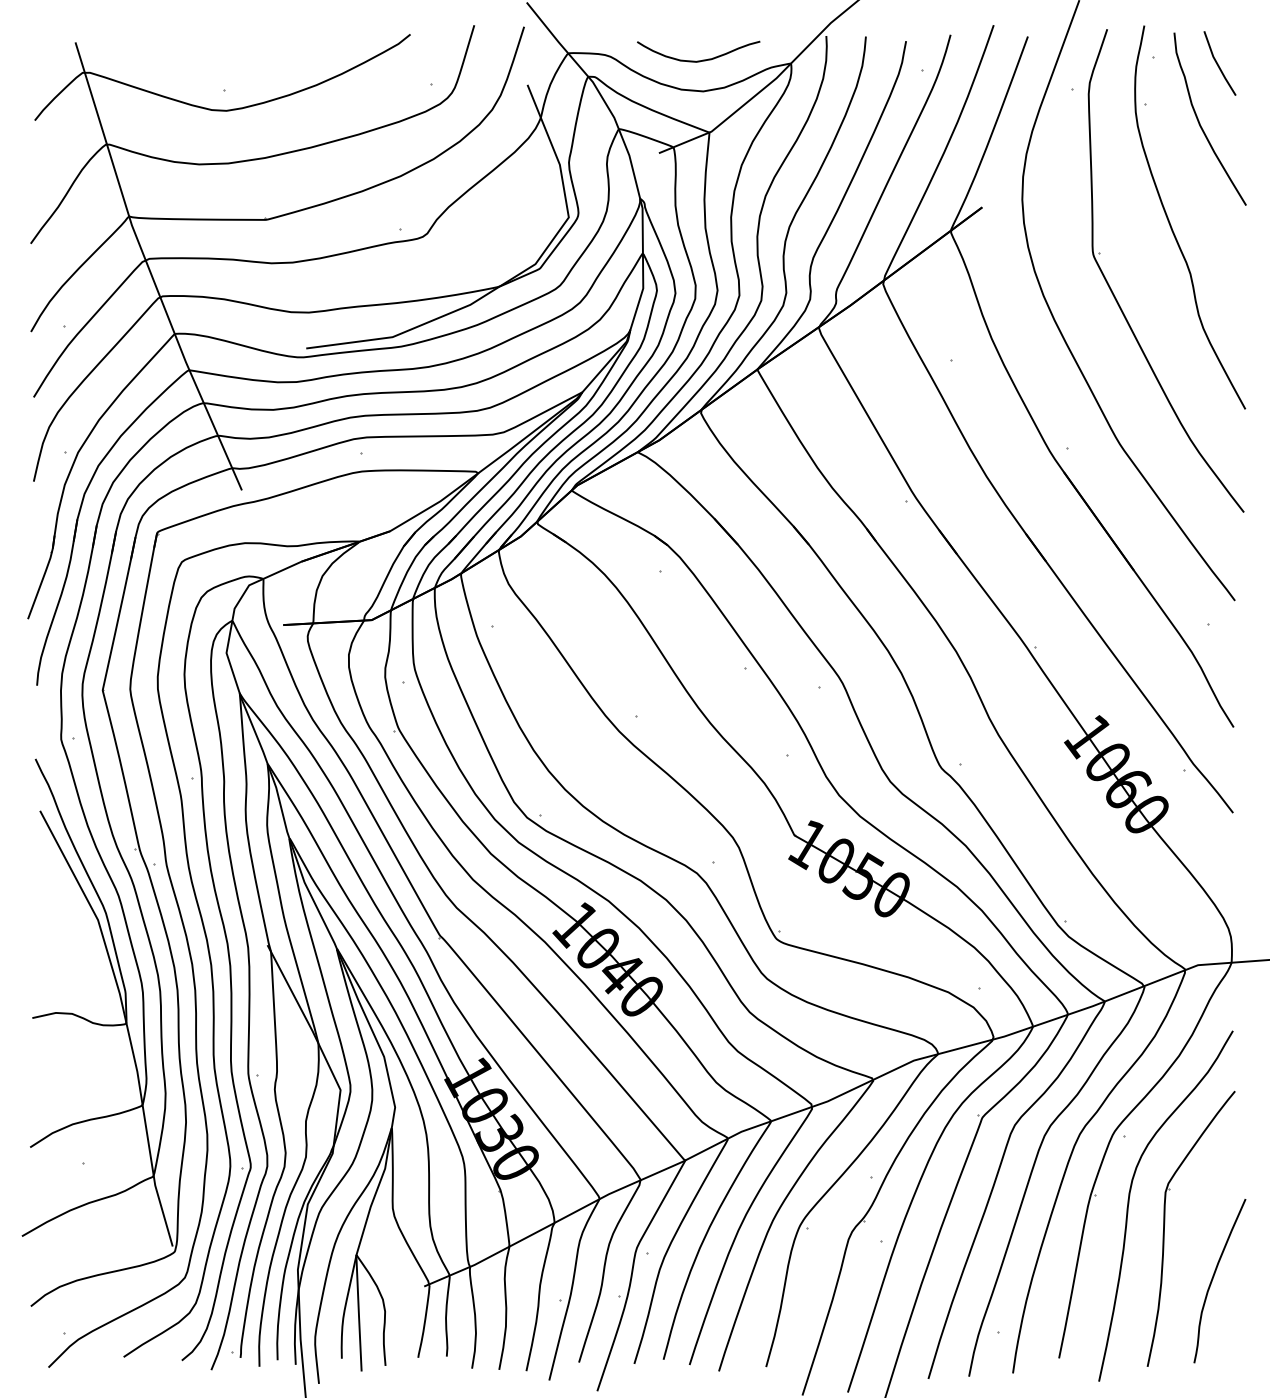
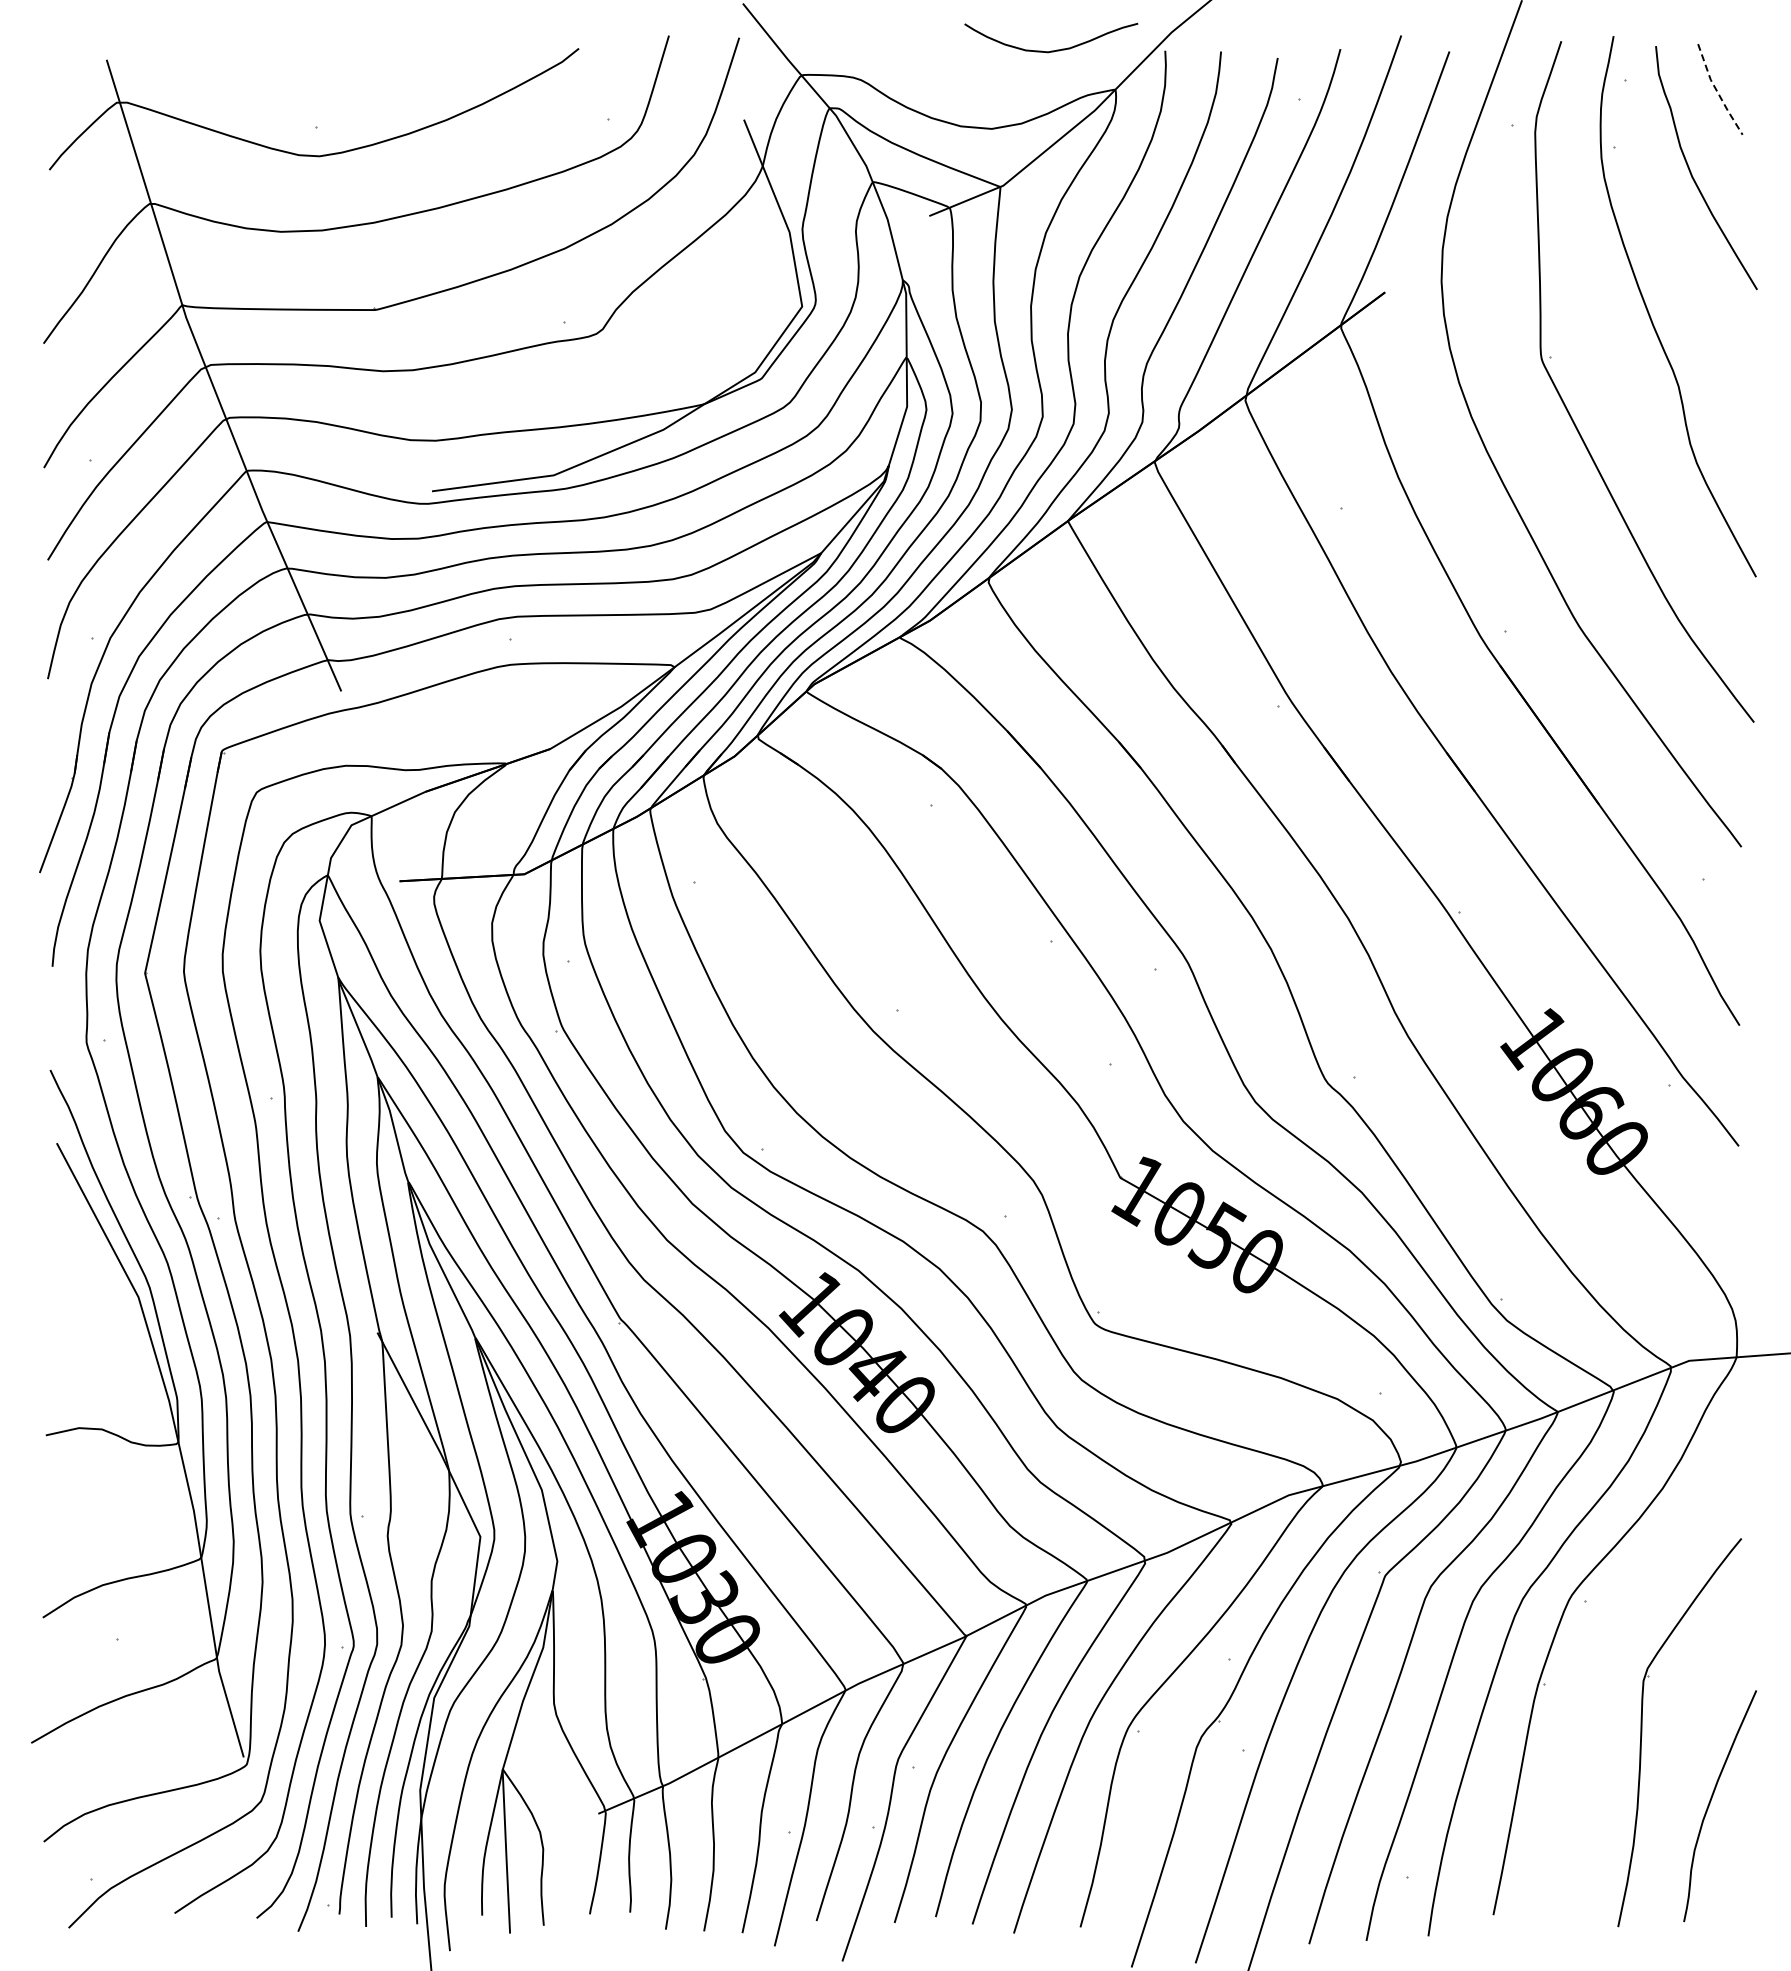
curve: (702, 59) -> (1056, 49), moved
line: (1218, 64) -> (1717, 91), solid -> dashed
curve: (1129, 1201) -> (1592, 1694), removed

